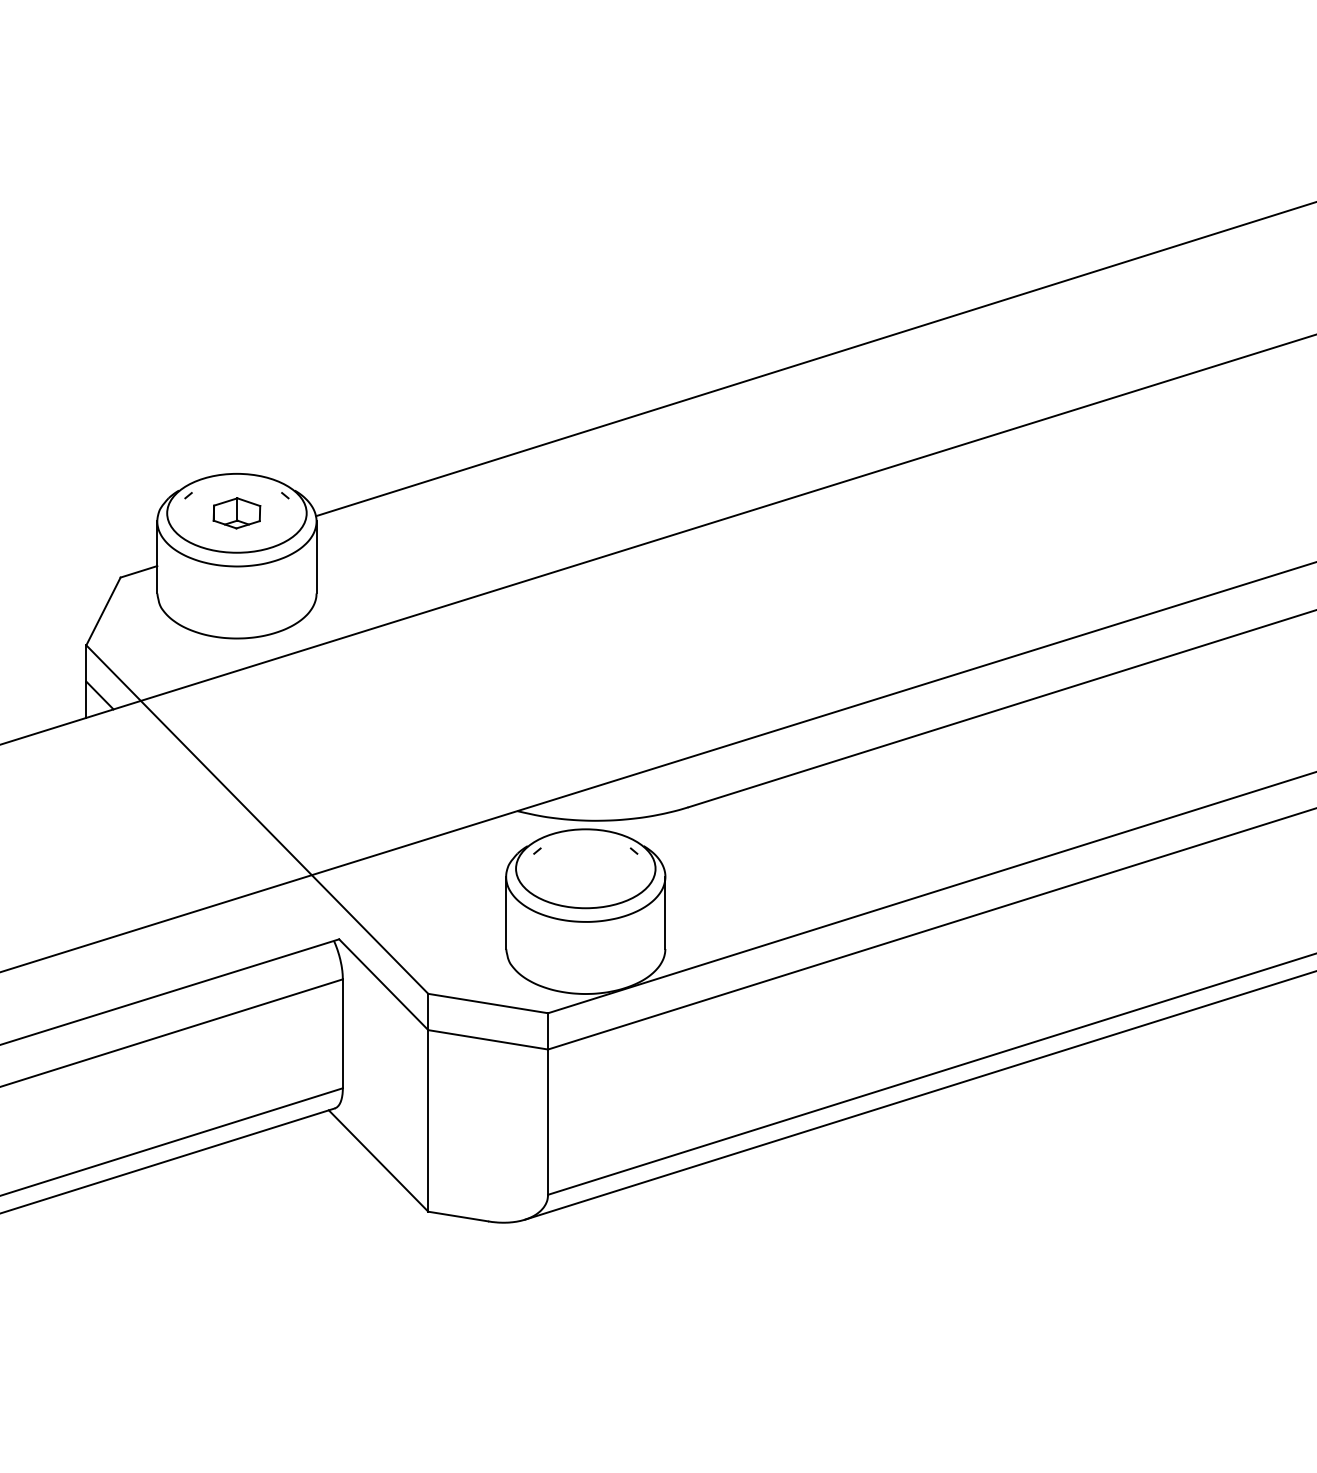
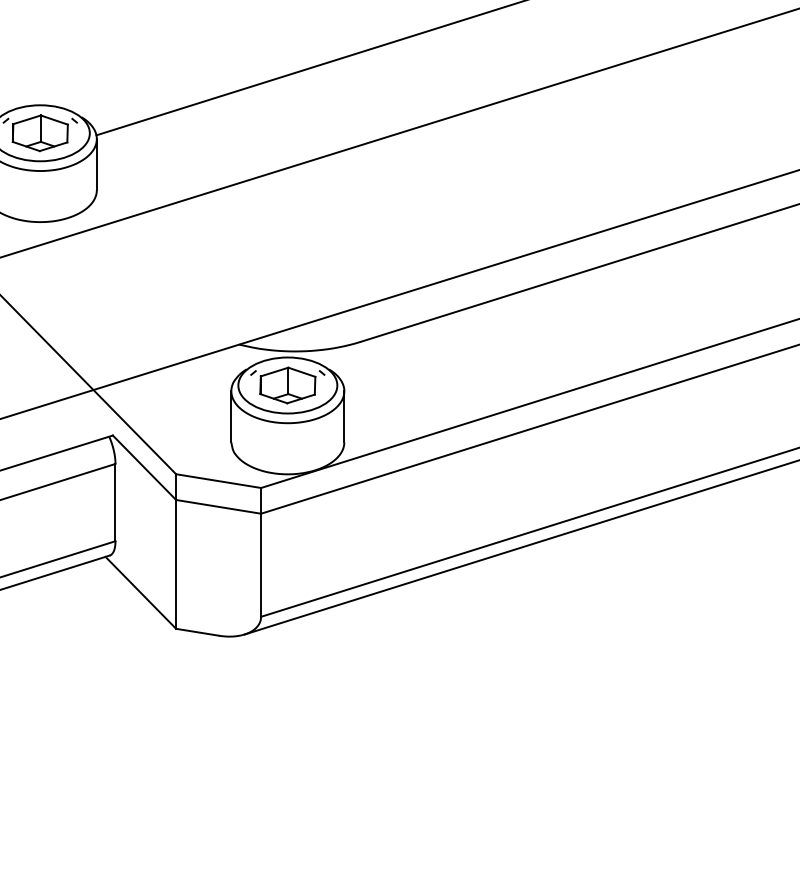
part: (236, 513) -> (40, 133), size x1.67
part: (585, 868) -> (287, 385), added

